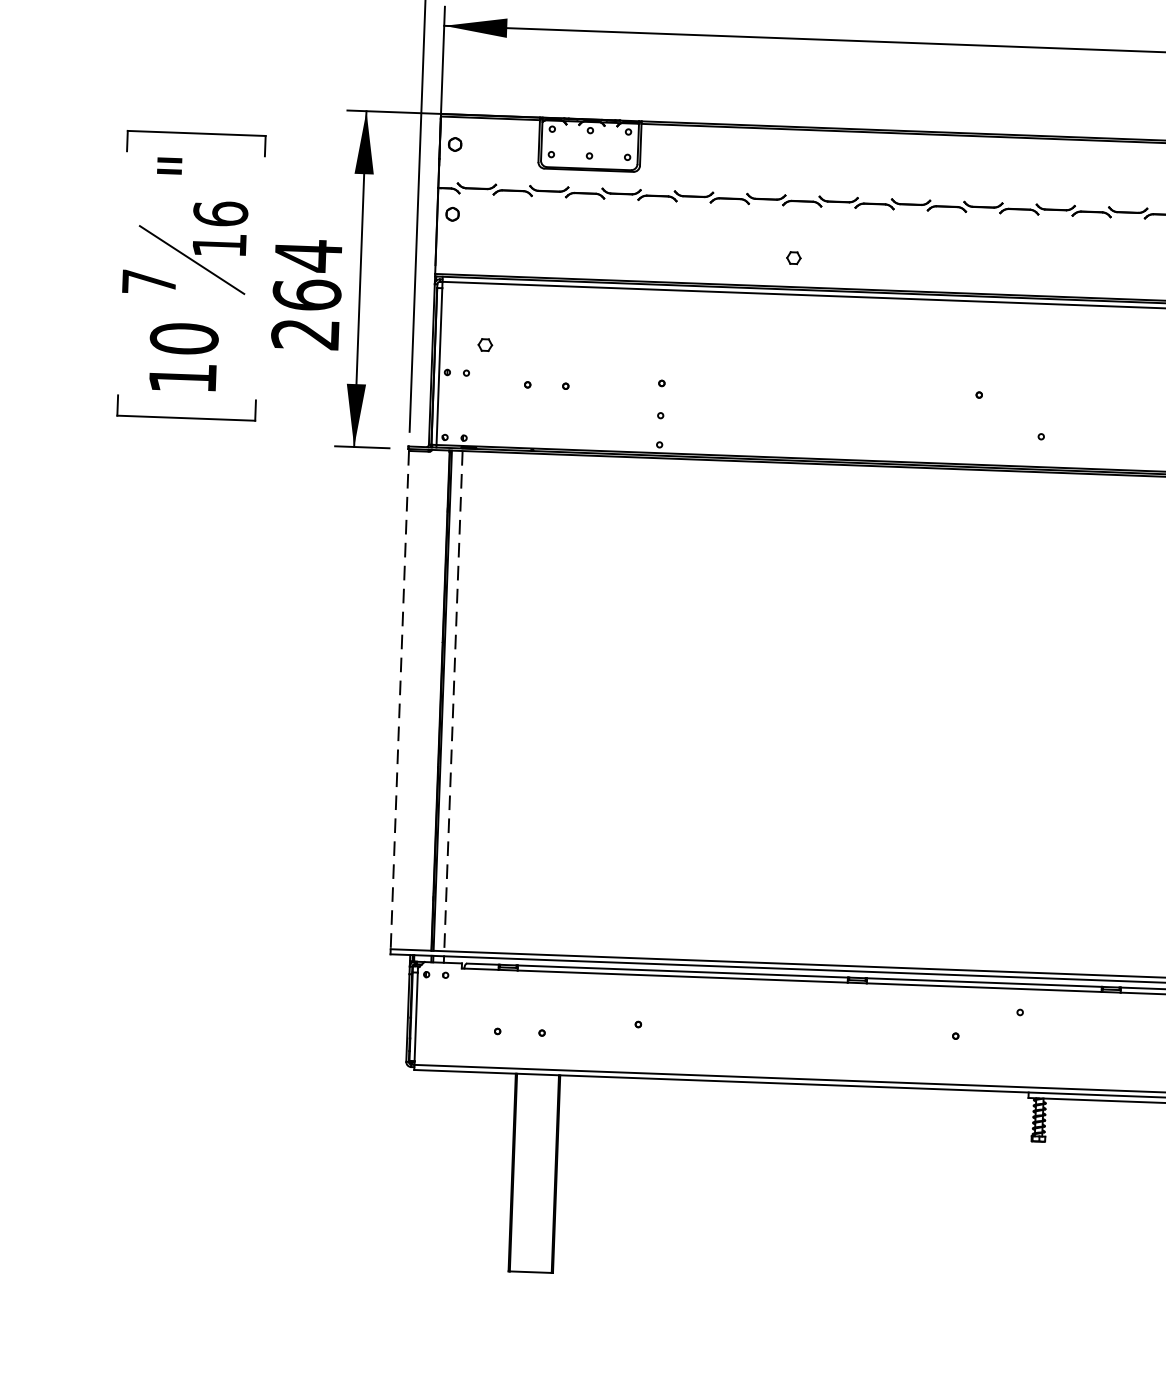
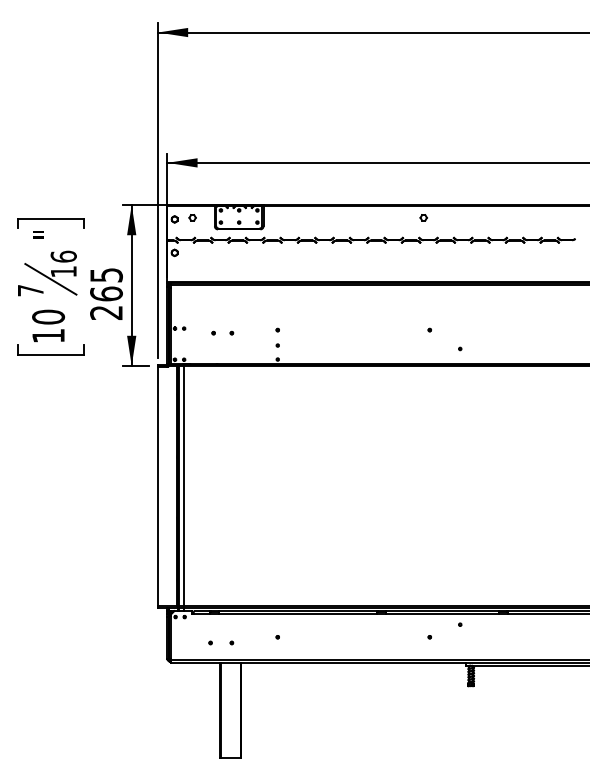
text: (308, 256) -> (106, 275), 264 -> 265
part: (793, 257) -> (423, 217), moved
part: (484, 344) -> (192, 217), moved
line: (400, 700) -> (158, 486), dashed -> solid
line: (453, 700) -> (183, 485), dashed -> solid

